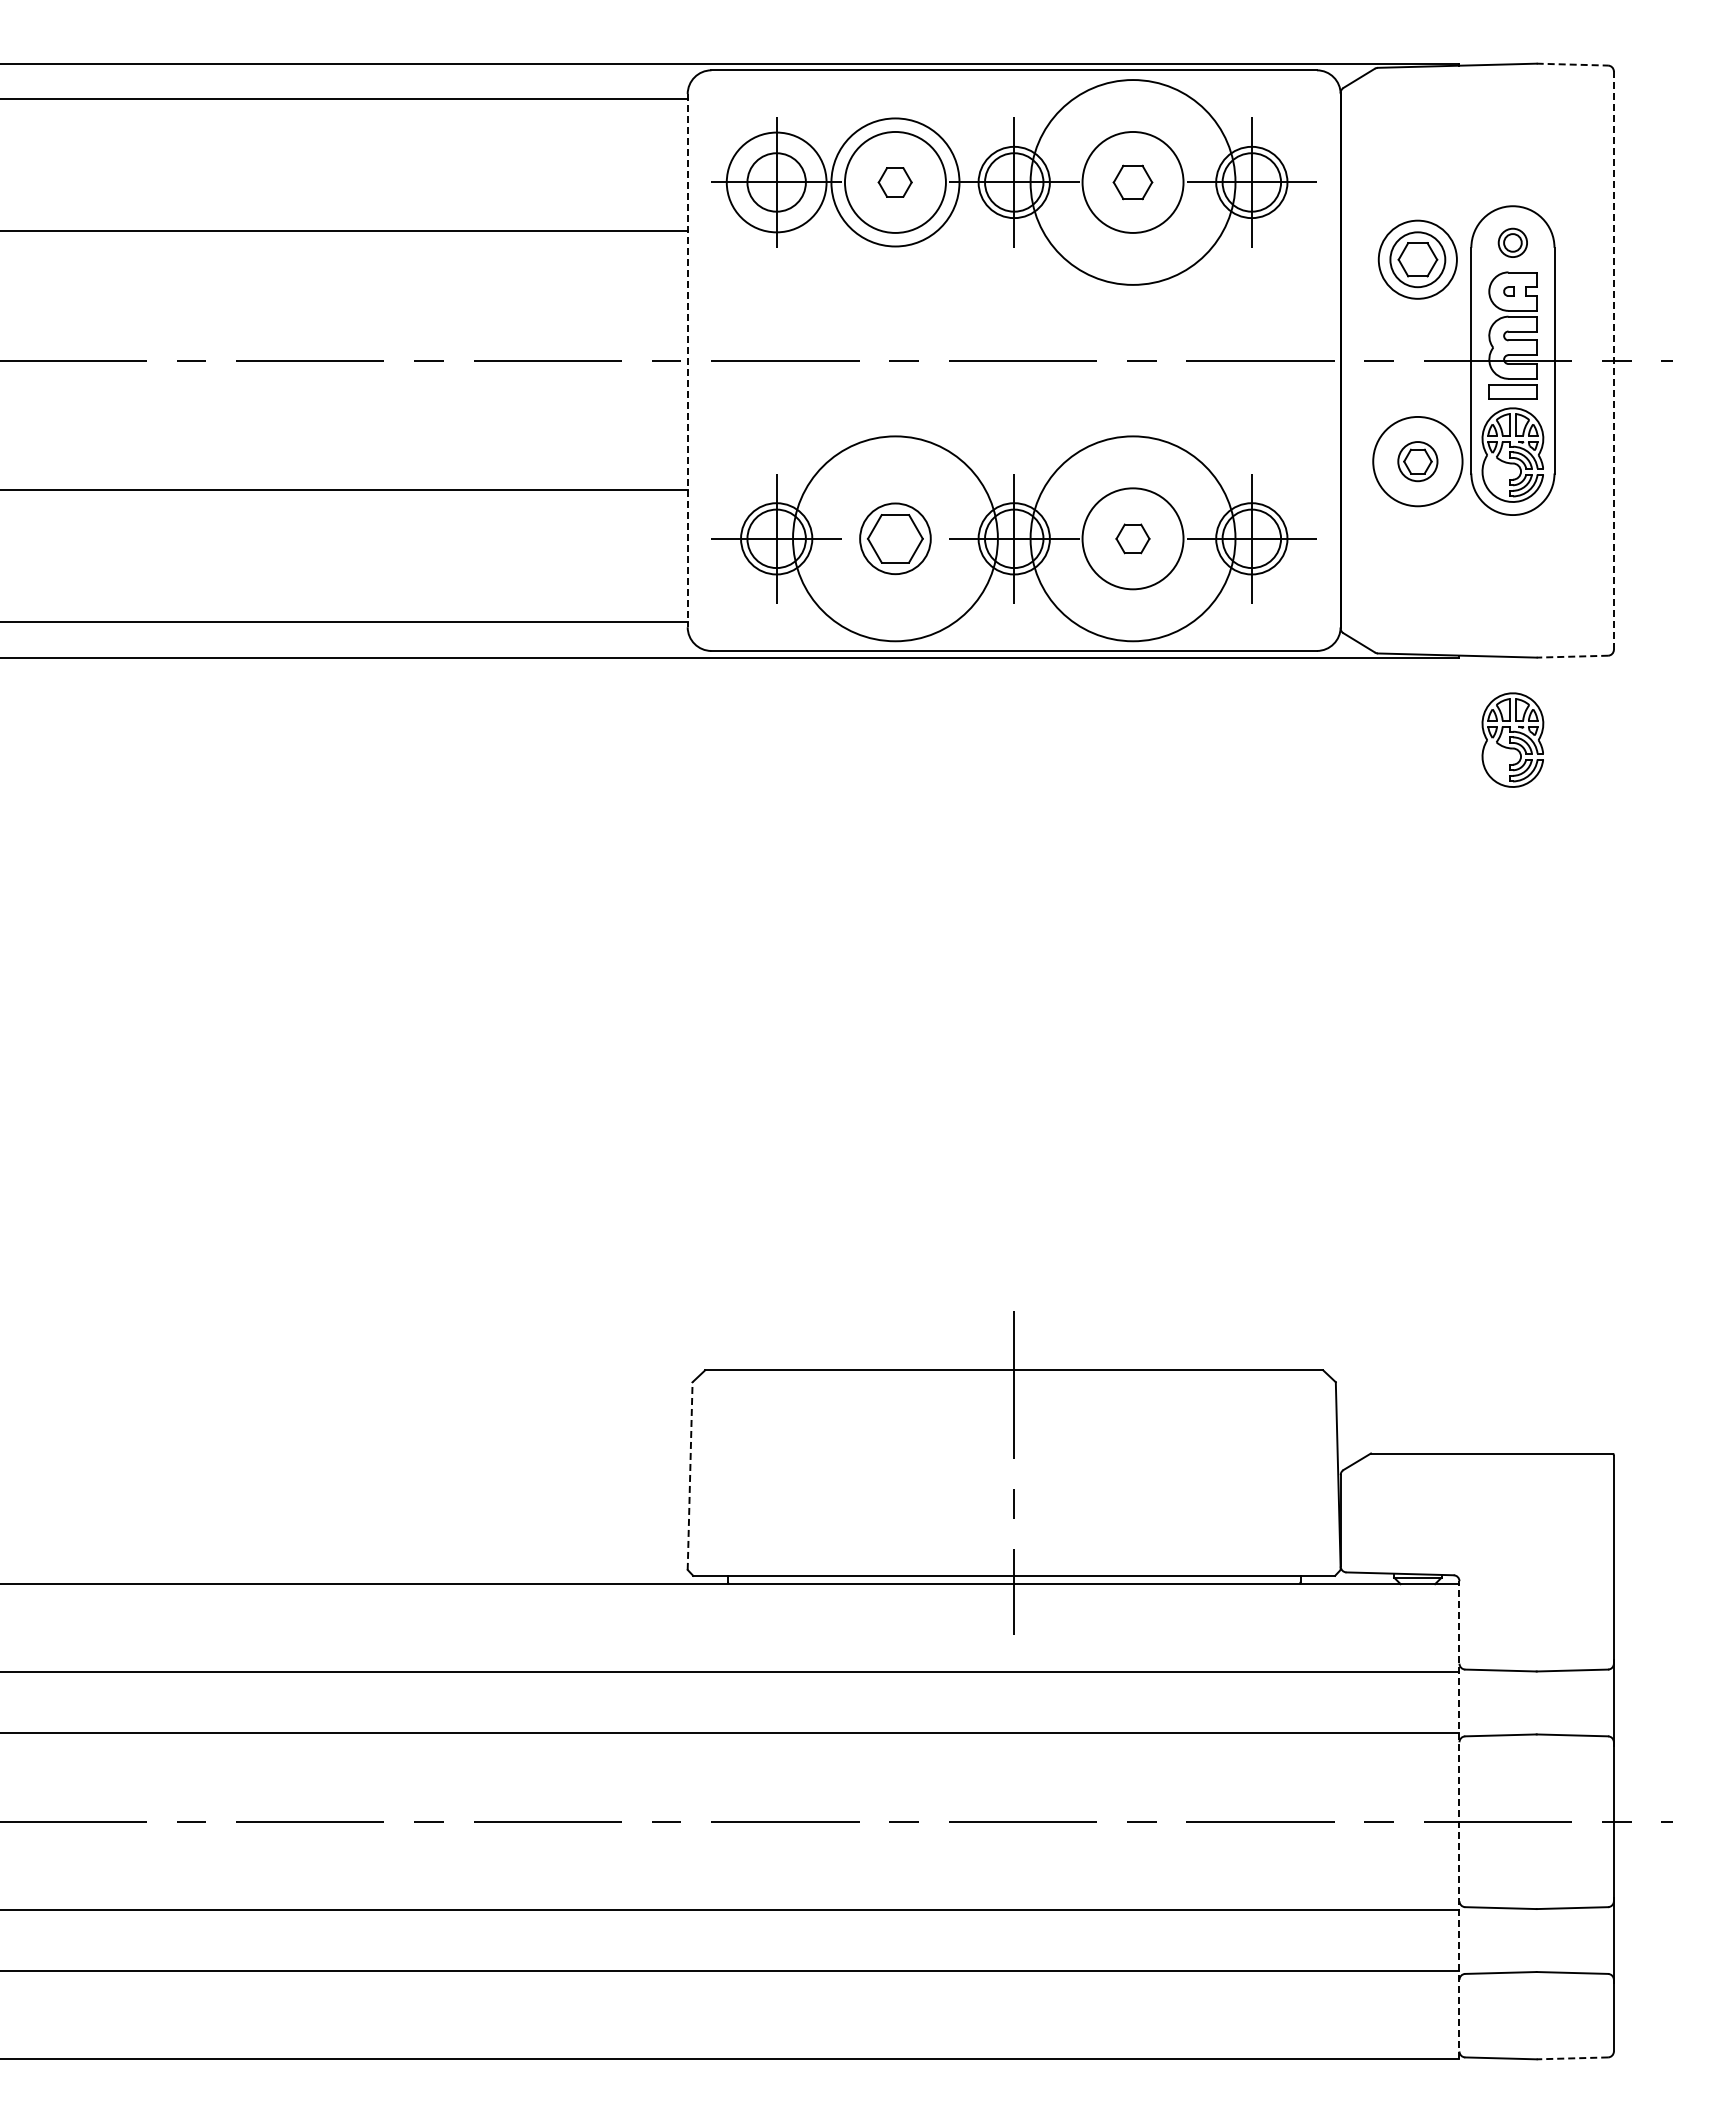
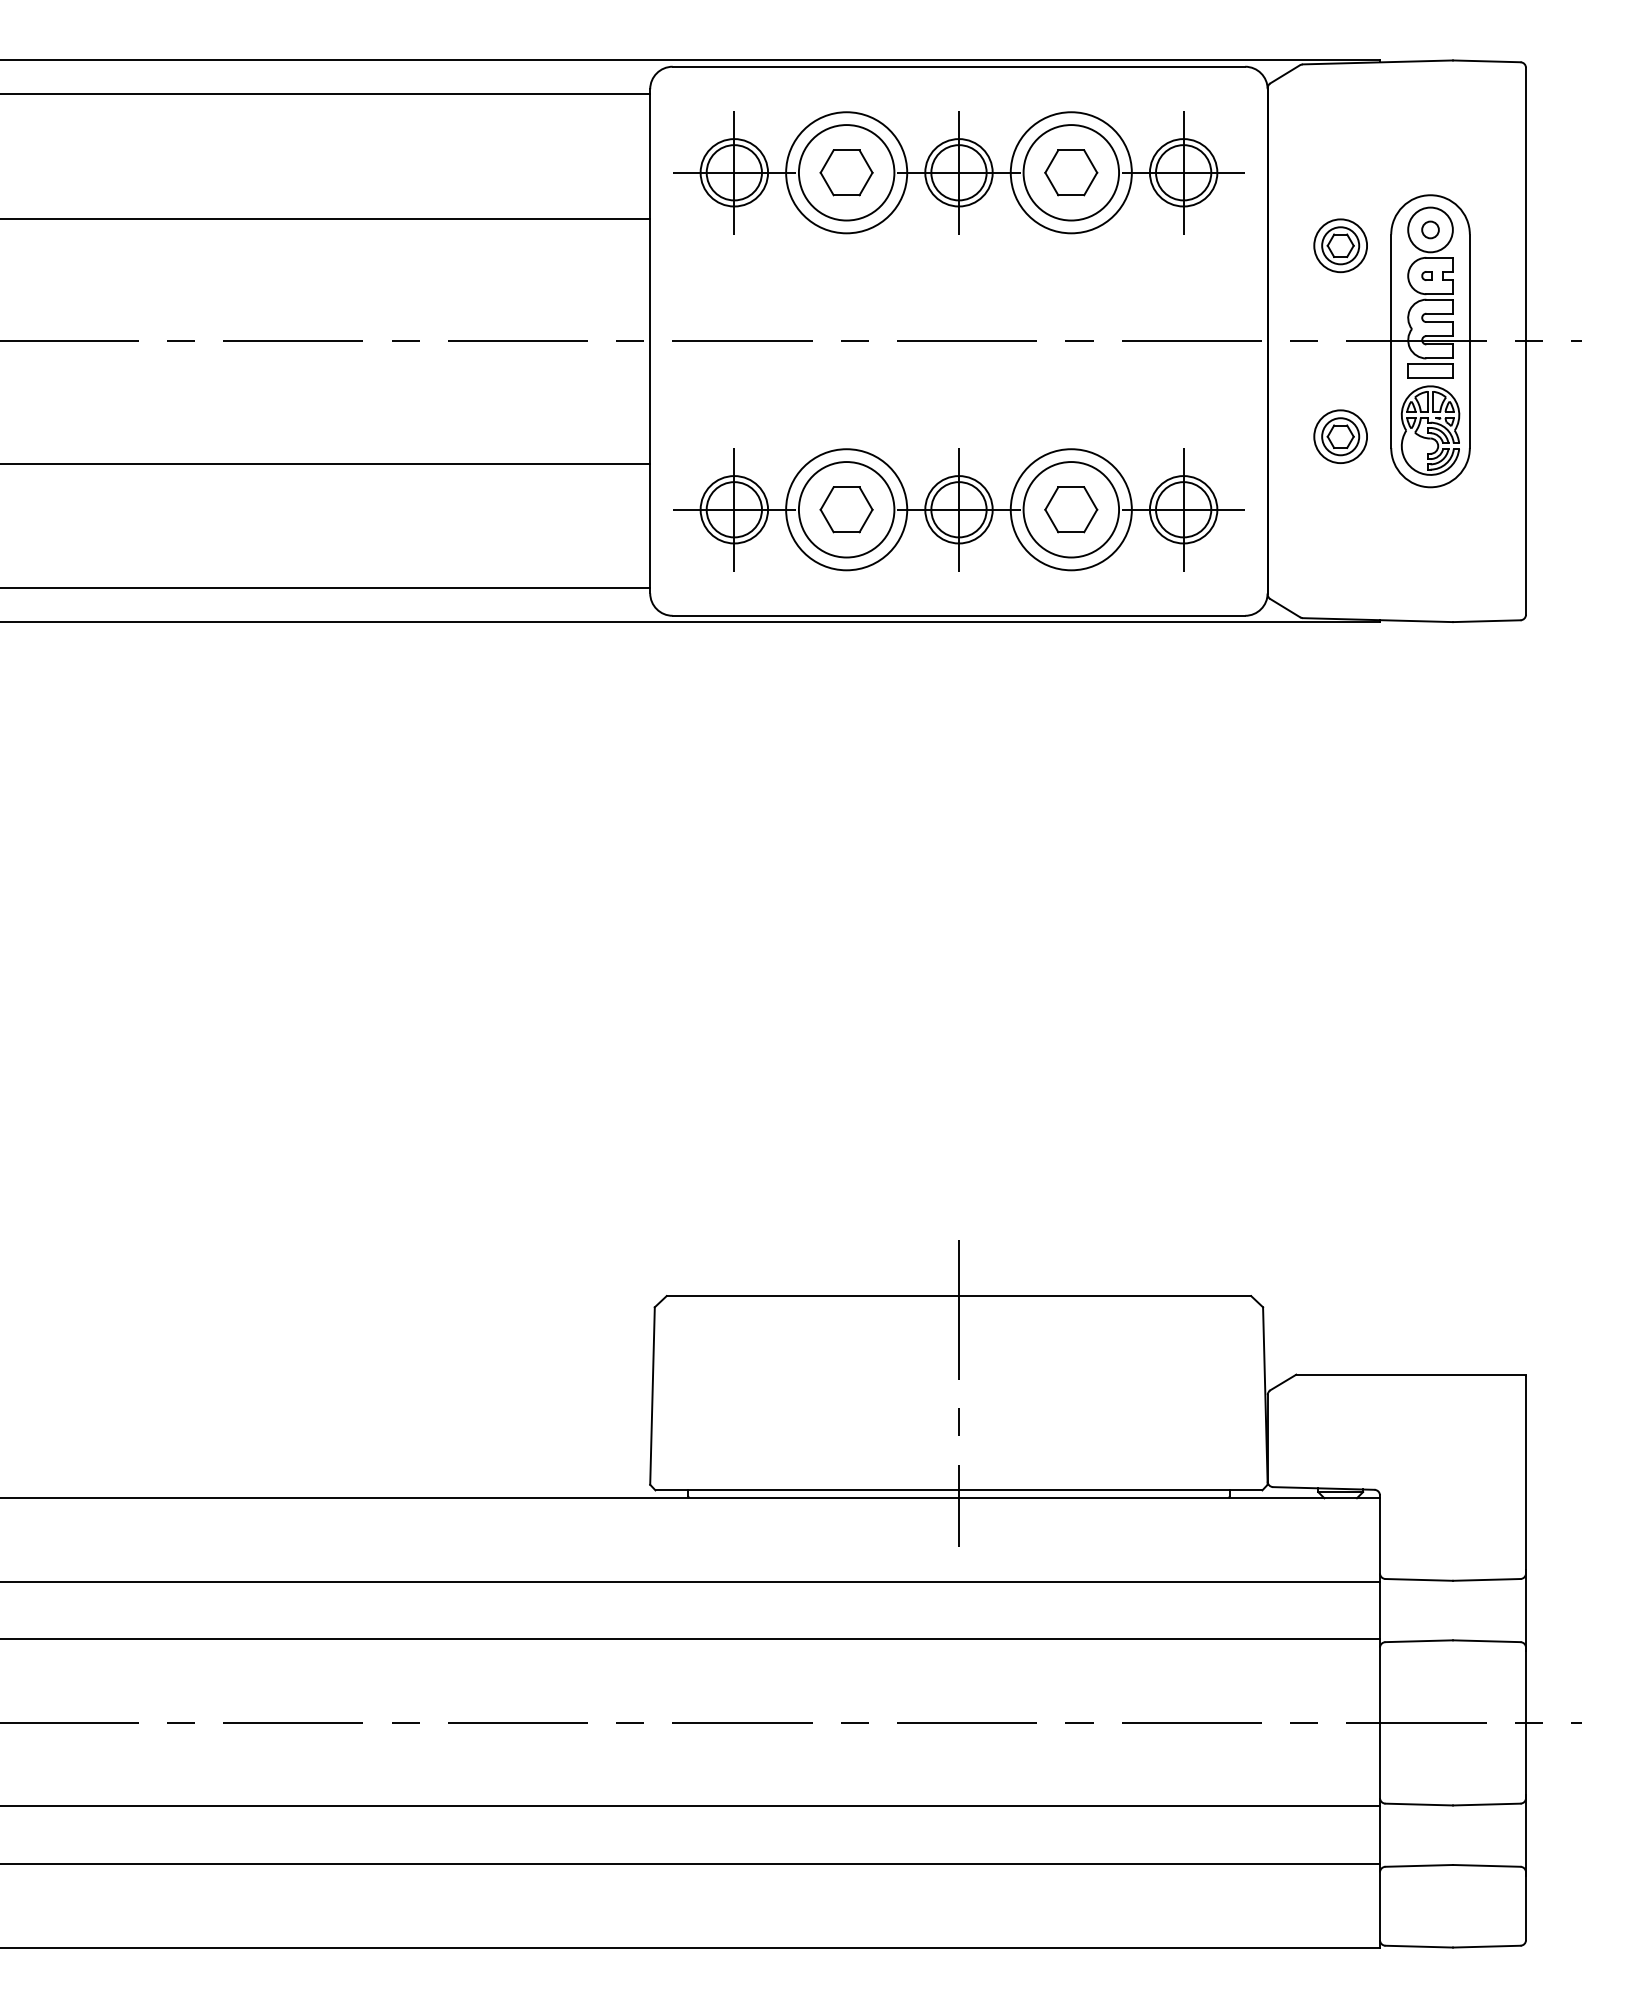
line: (1572, 64) -> (1486, 61), dashed -> solid
circle: (776, 182) -> (734, 172), size x0.71
part: (894, 182) -> (845, 172), size x1.67
part: (1132, 182) -> (1070, 172), size x1.43
circle: (1133, 182) -> (1071, 172), size x0.62
circle: (1512, 242) -> (1430, 229), size x1.67
part: (1417, 259) -> (1340, 245), size x0.71
line: (687, 360) -> (650, 341), dashed -> solid
line: (1613, 361) -> (1525, 342), dashed -> solid
circle: (1417, 461) -> (1340, 436), size x0.62
circle: (894, 538) -> (845, 509), size x1.43
circle: (895, 538) -> (846, 509), size x0.62
part: (1132, 538) -> (1070, 509), size x1.67
circle: (1133, 538) -> (1071, 509), size x0.62
line: (1572, 656) -> (1486, 621), dashed -> solid
part: (1512, 739) -> (1430, 699), removed
line: (690, 1476) -> (652, 1396), dashed -> solid
line: (1459, 1819) -> (1380, 1720), dashed -> solid
line: (1572, 2058) -> (1486, 1946), dashed -> solid

